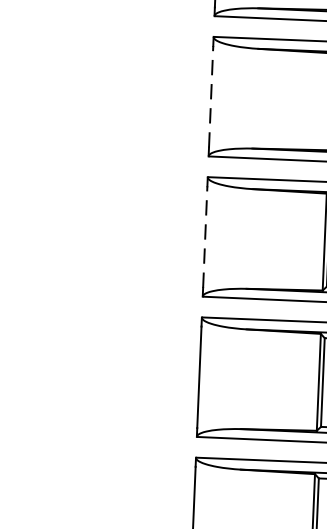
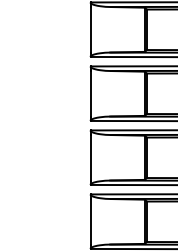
line: (211, 96) -> (90, 29), dashed -> solid
line: (205, 236) -> (90, 93), dashed -> solid

